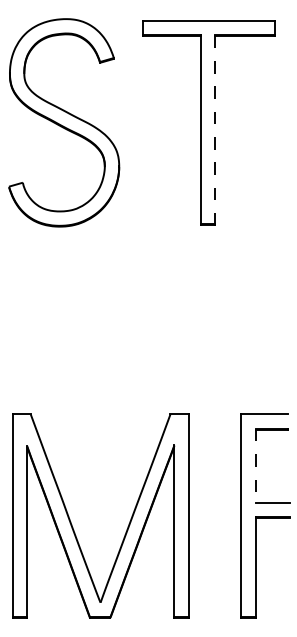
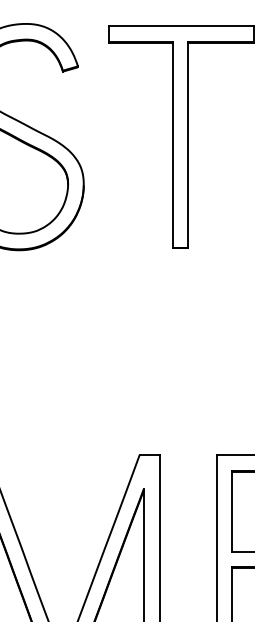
line: (214, 130) -> (187, 145), dashed -> solid
line: (255, 466) -> (232, 511), dashed -> solid

